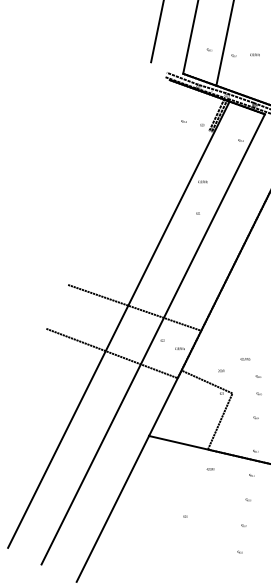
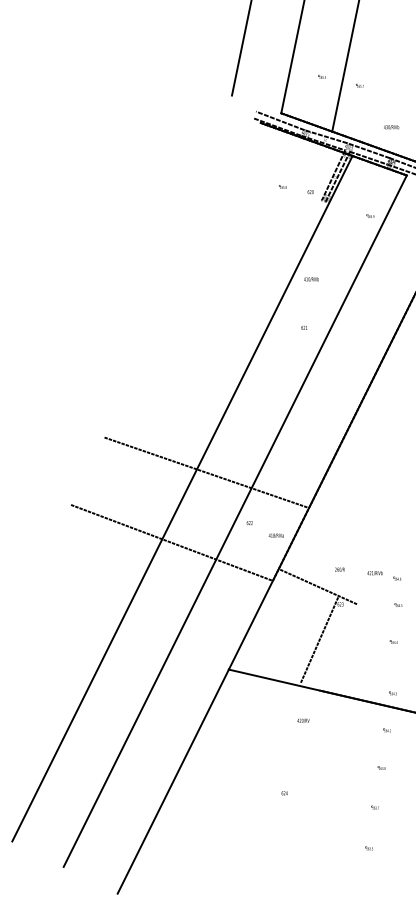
text: (254, 54) -> (390, 126), moved
text: (245, 359) -> (375, 573), moved
line: (219, 421) -> (318, 639), moved
text: (210, 469) -> (303, 721), moved

